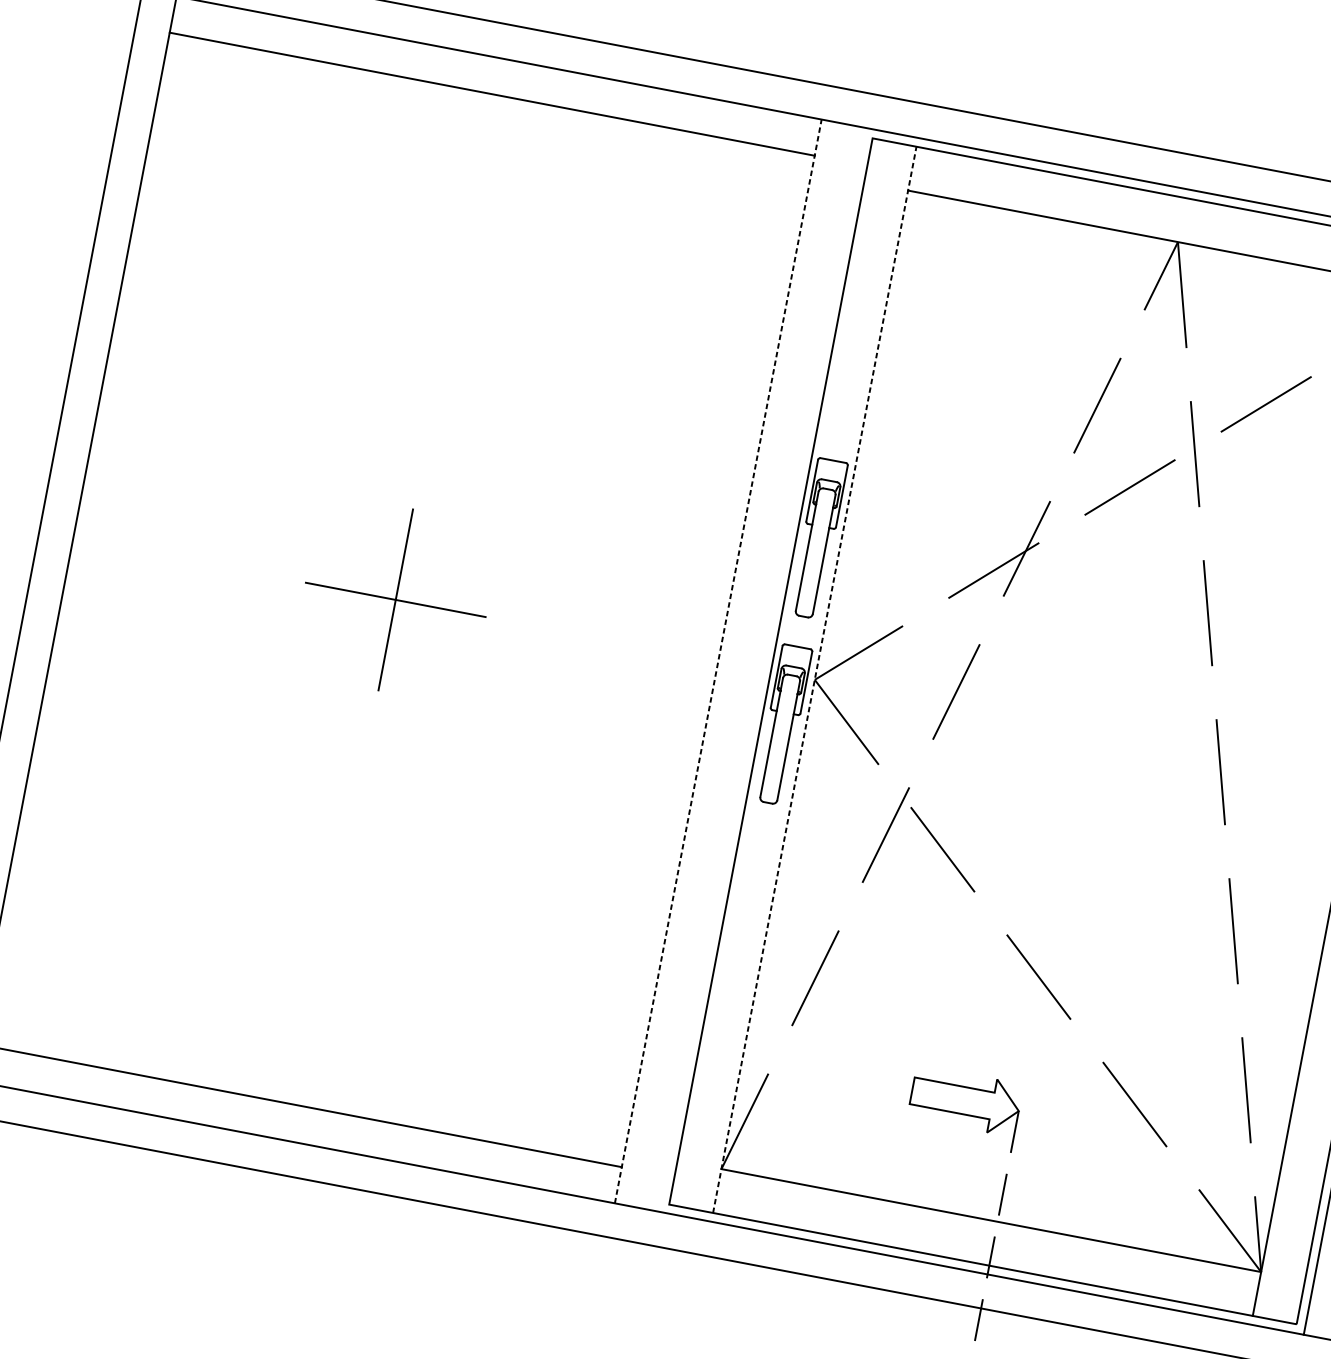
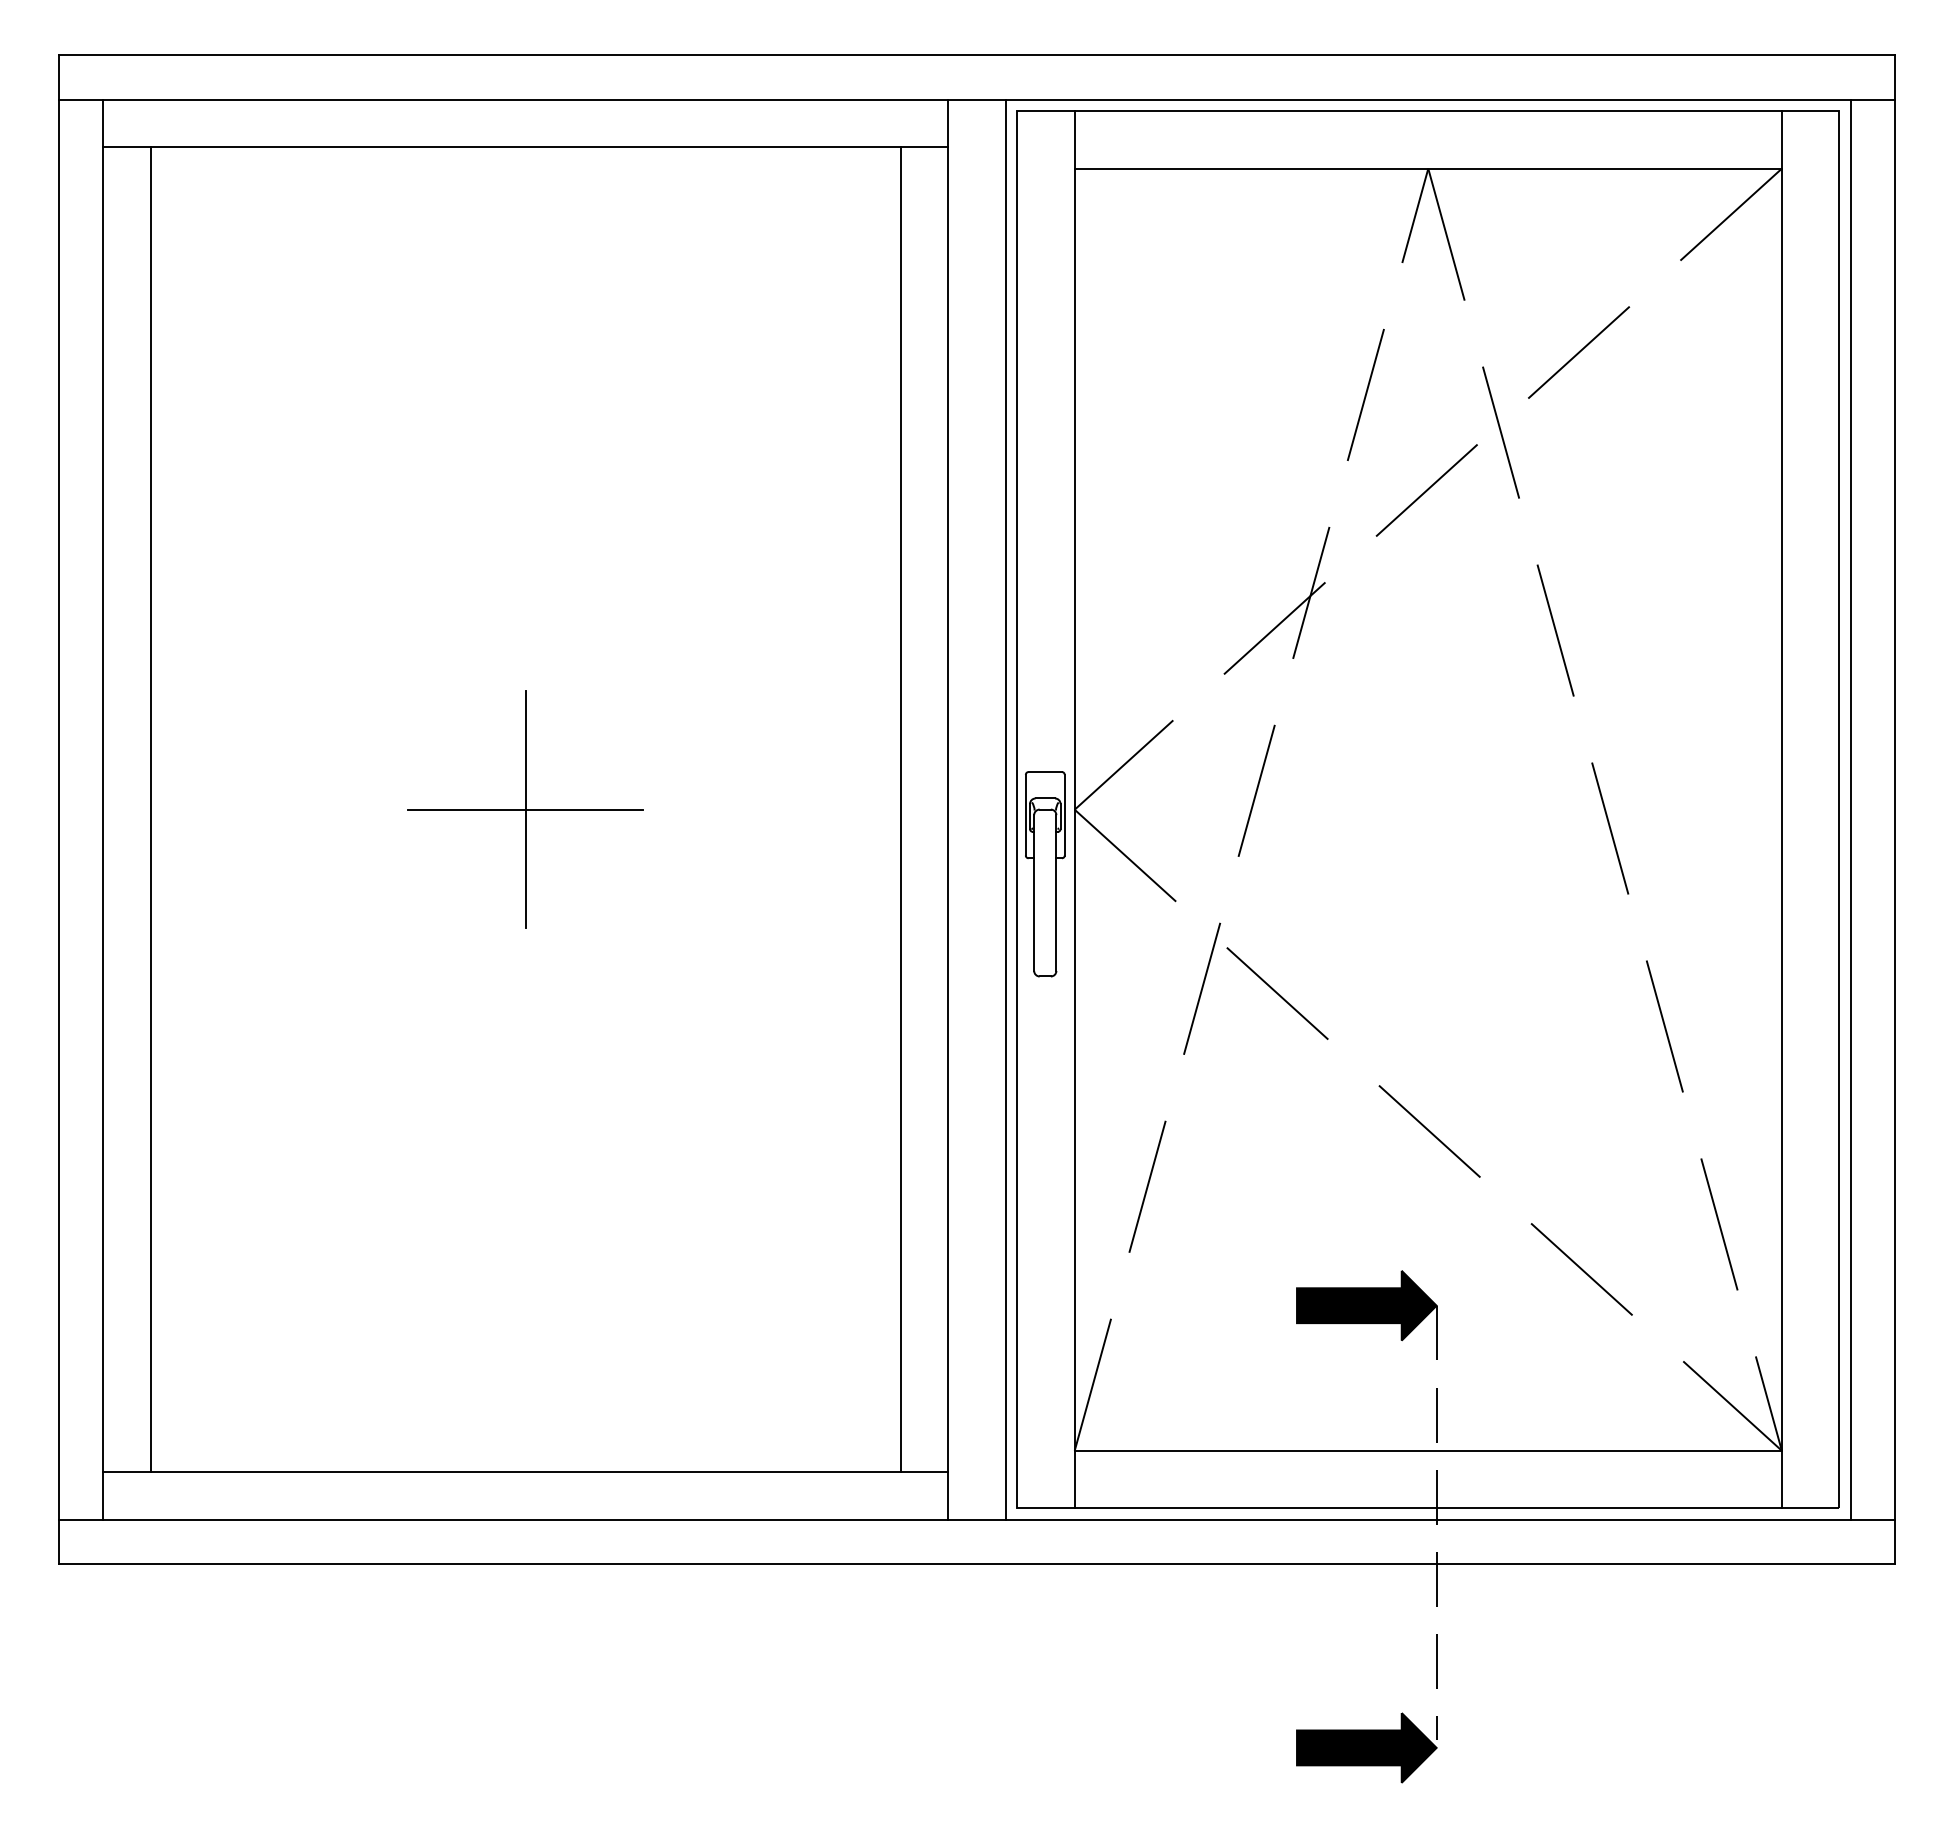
part: (818, 538) -> (1045, 630), removed
line: (109, 545) -> (150, 809), added
line: (681, 654) -> (900, 809), added
line: (718, 661) -> (948, 809), dashed -> solid
line: (761, 669) -> (1005, 809), added
line: (814, 679) -> (1074, 809), dashed -> solid
fill: (965, 1100) -> (1366, 1305), added

